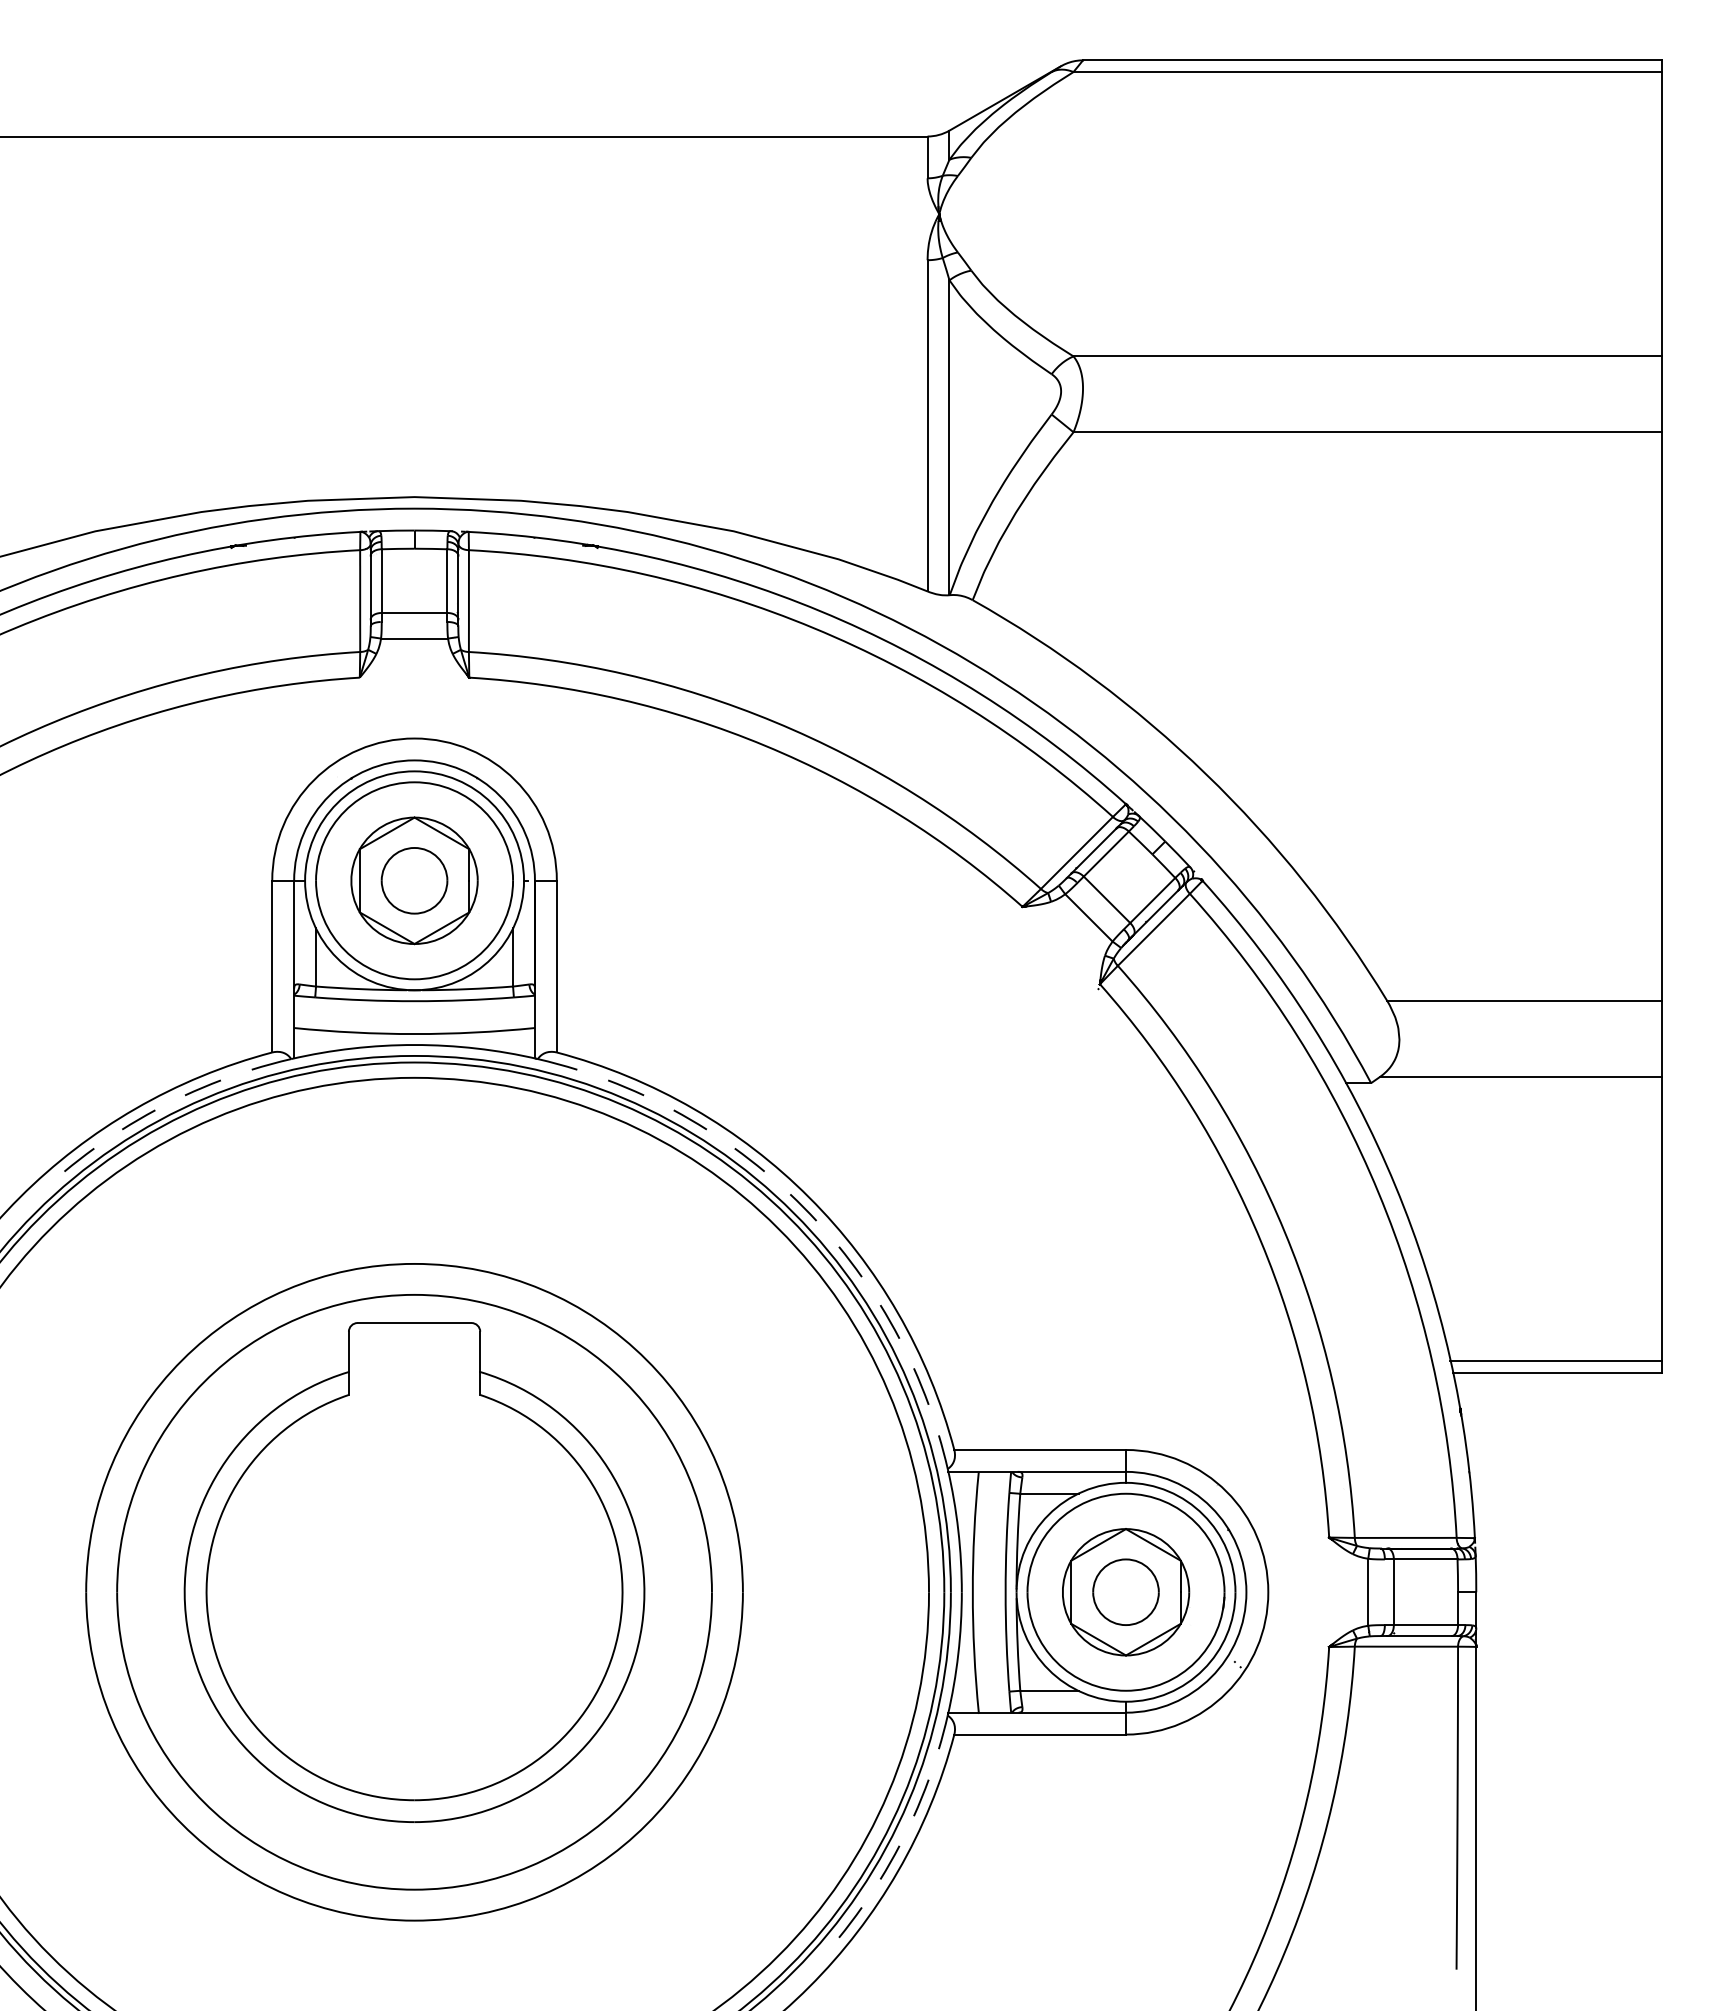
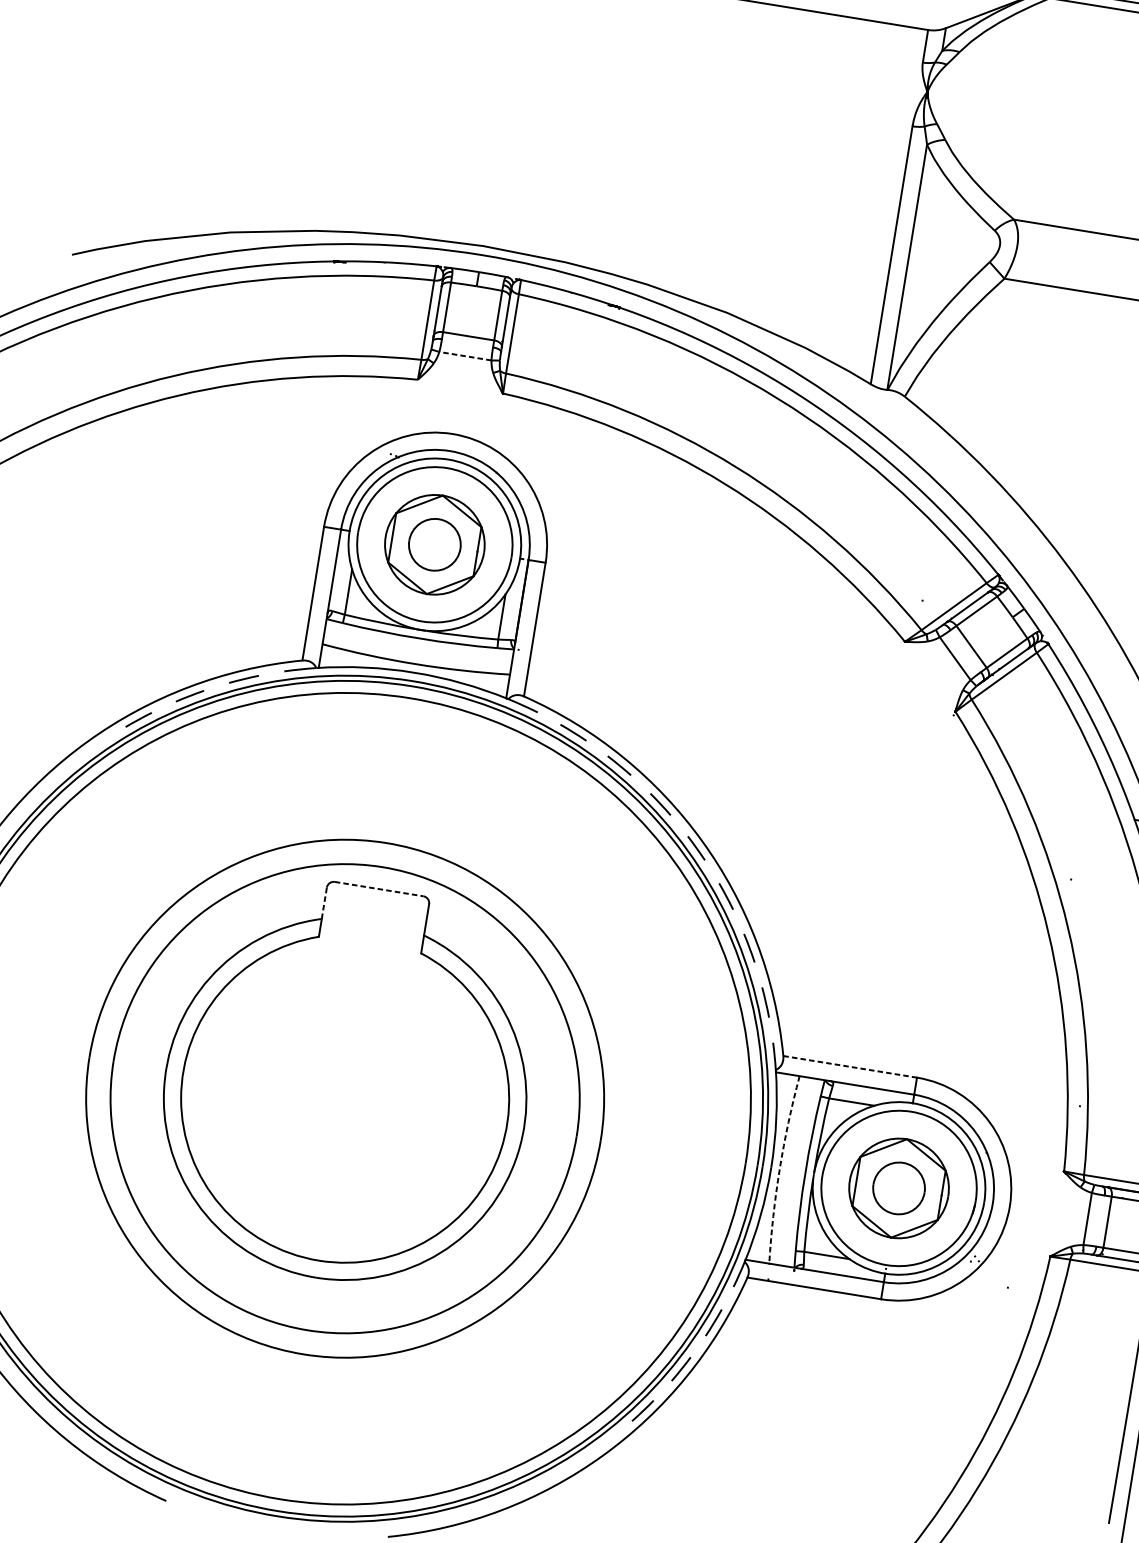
line: (414, 638) -> (465, 356), solid -> dashed
line: (414, 1323) -> (379, 889), solid -> dashed
line: (348, 1351) -> (324, 902), solid -> dashed
line: (1040, 1449) -> (850, 1066), solid -> dashed
arc: (972, 1592) -> (779, 1169), solid -> dashed

